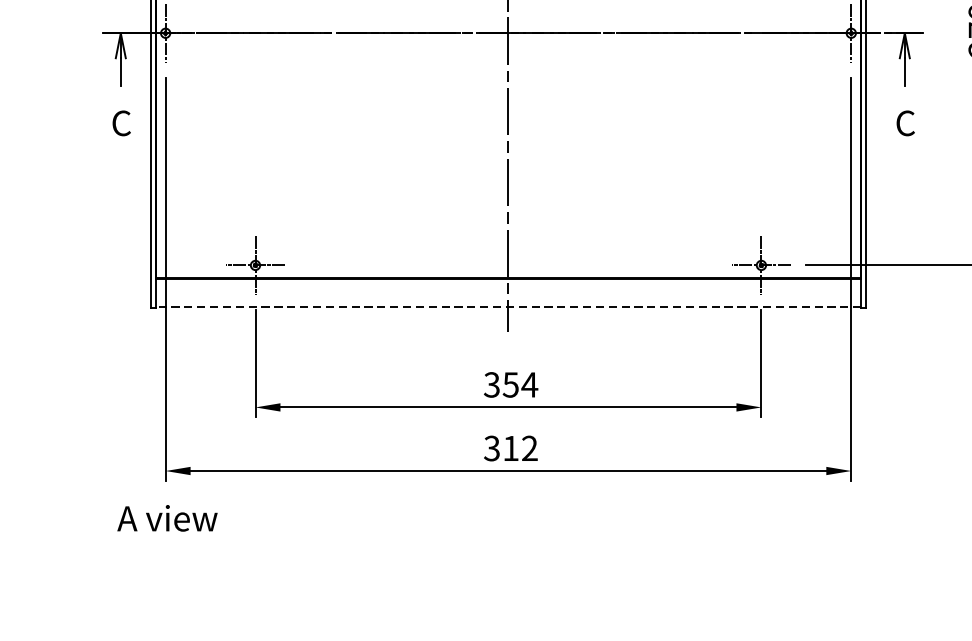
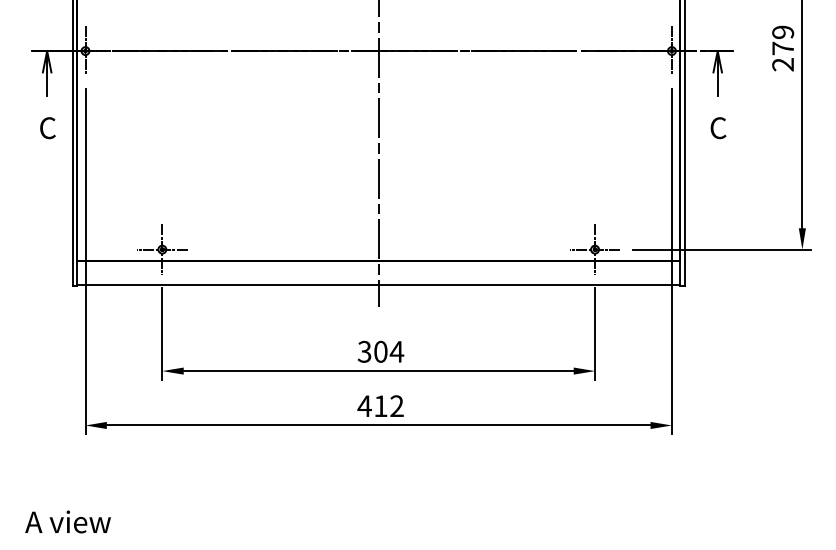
line: (508, 307) -> (378, 285), dashed -> solid
text: (510, 384) -> (380, 351), 354 -> 304
text: (491, 448) -> (364, 406), 312 -> 412
text: (166, 517) -> (67, 521), moved

